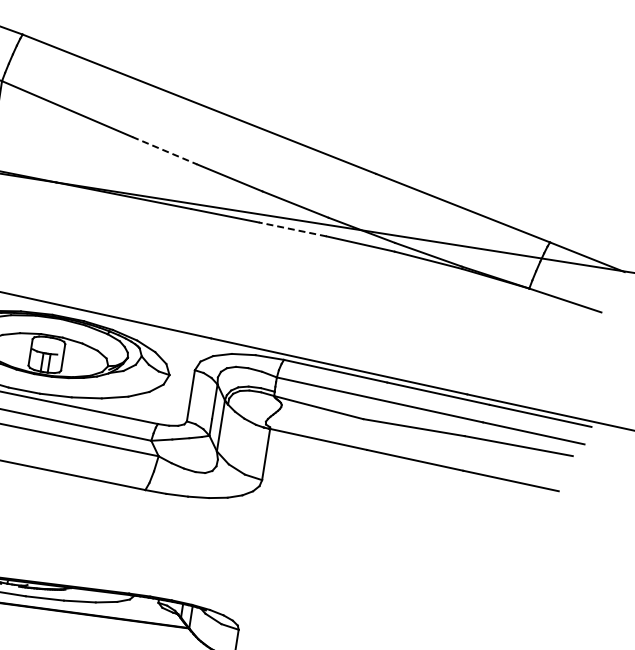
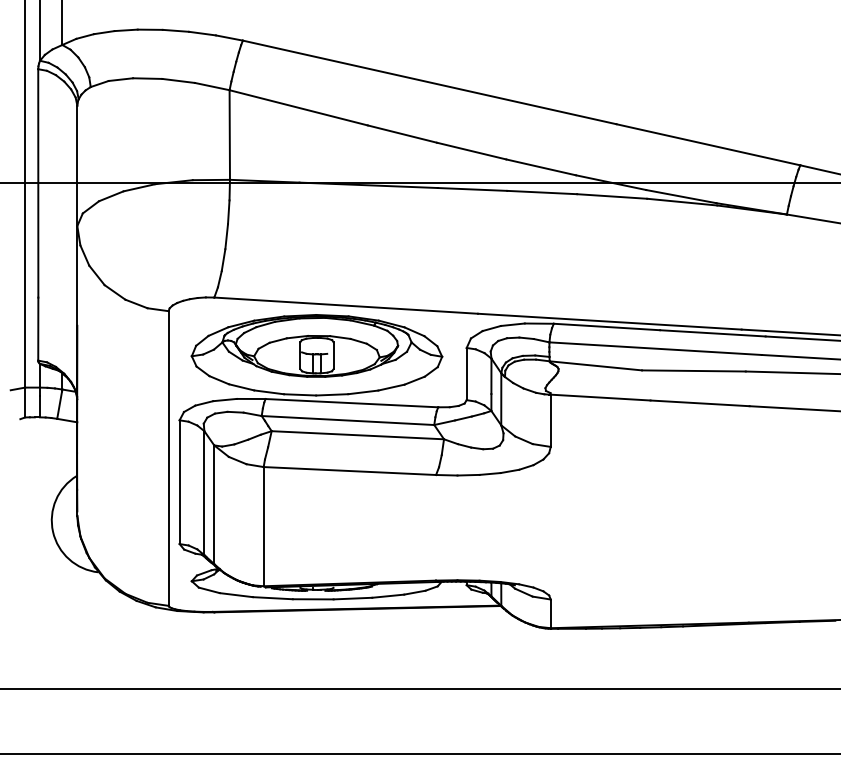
line: (164, 151) -> (402, 134), dashed -> solid
line: (293, 229) -> (542, 192), dashed -> solid

